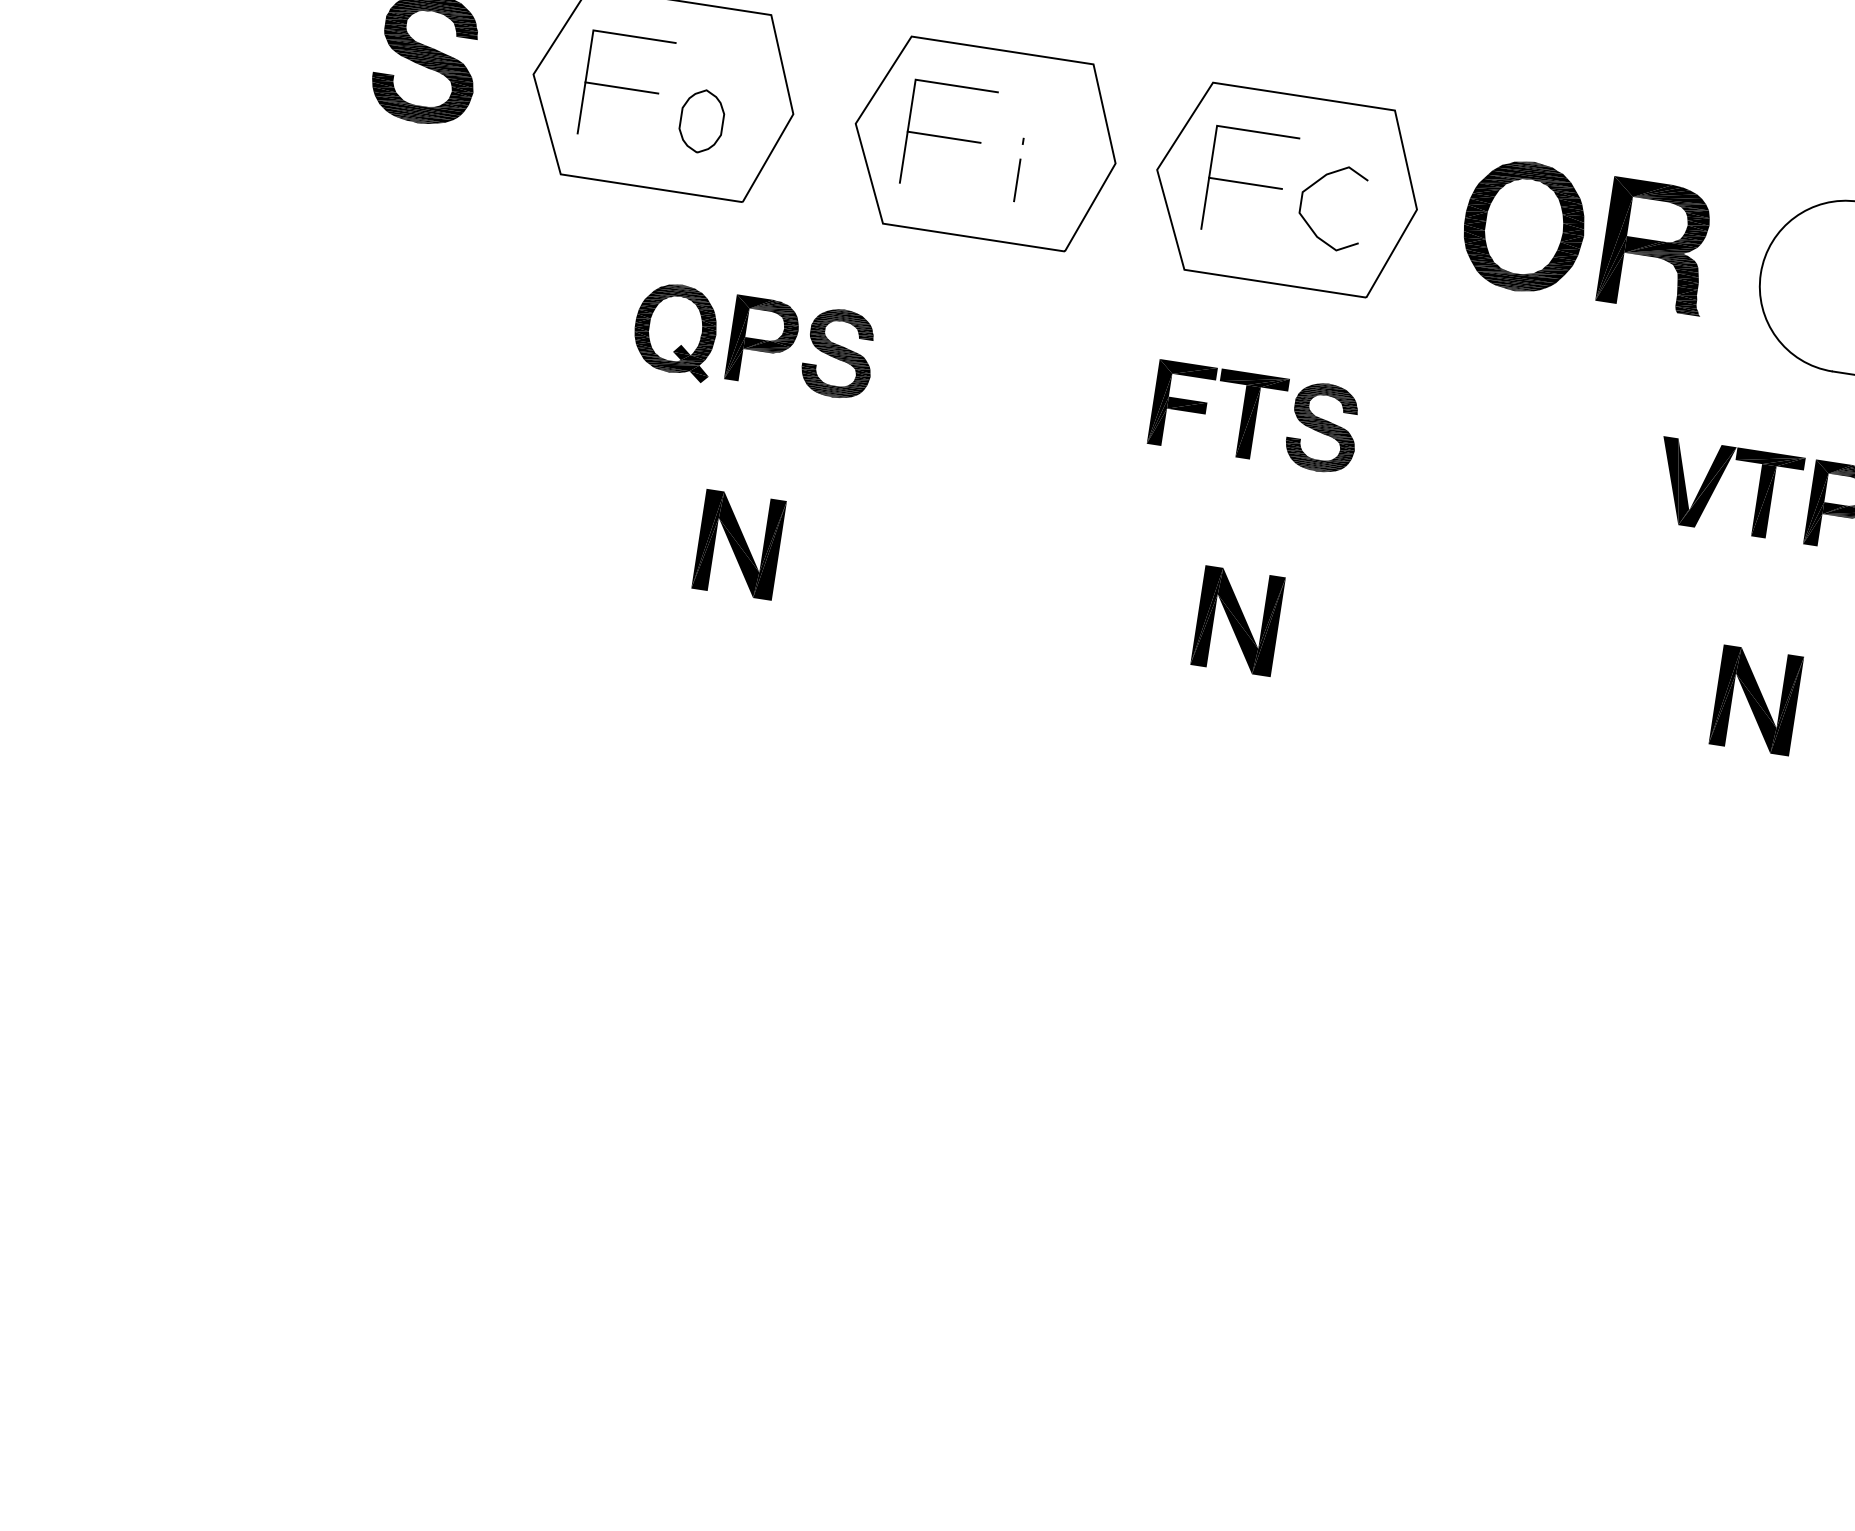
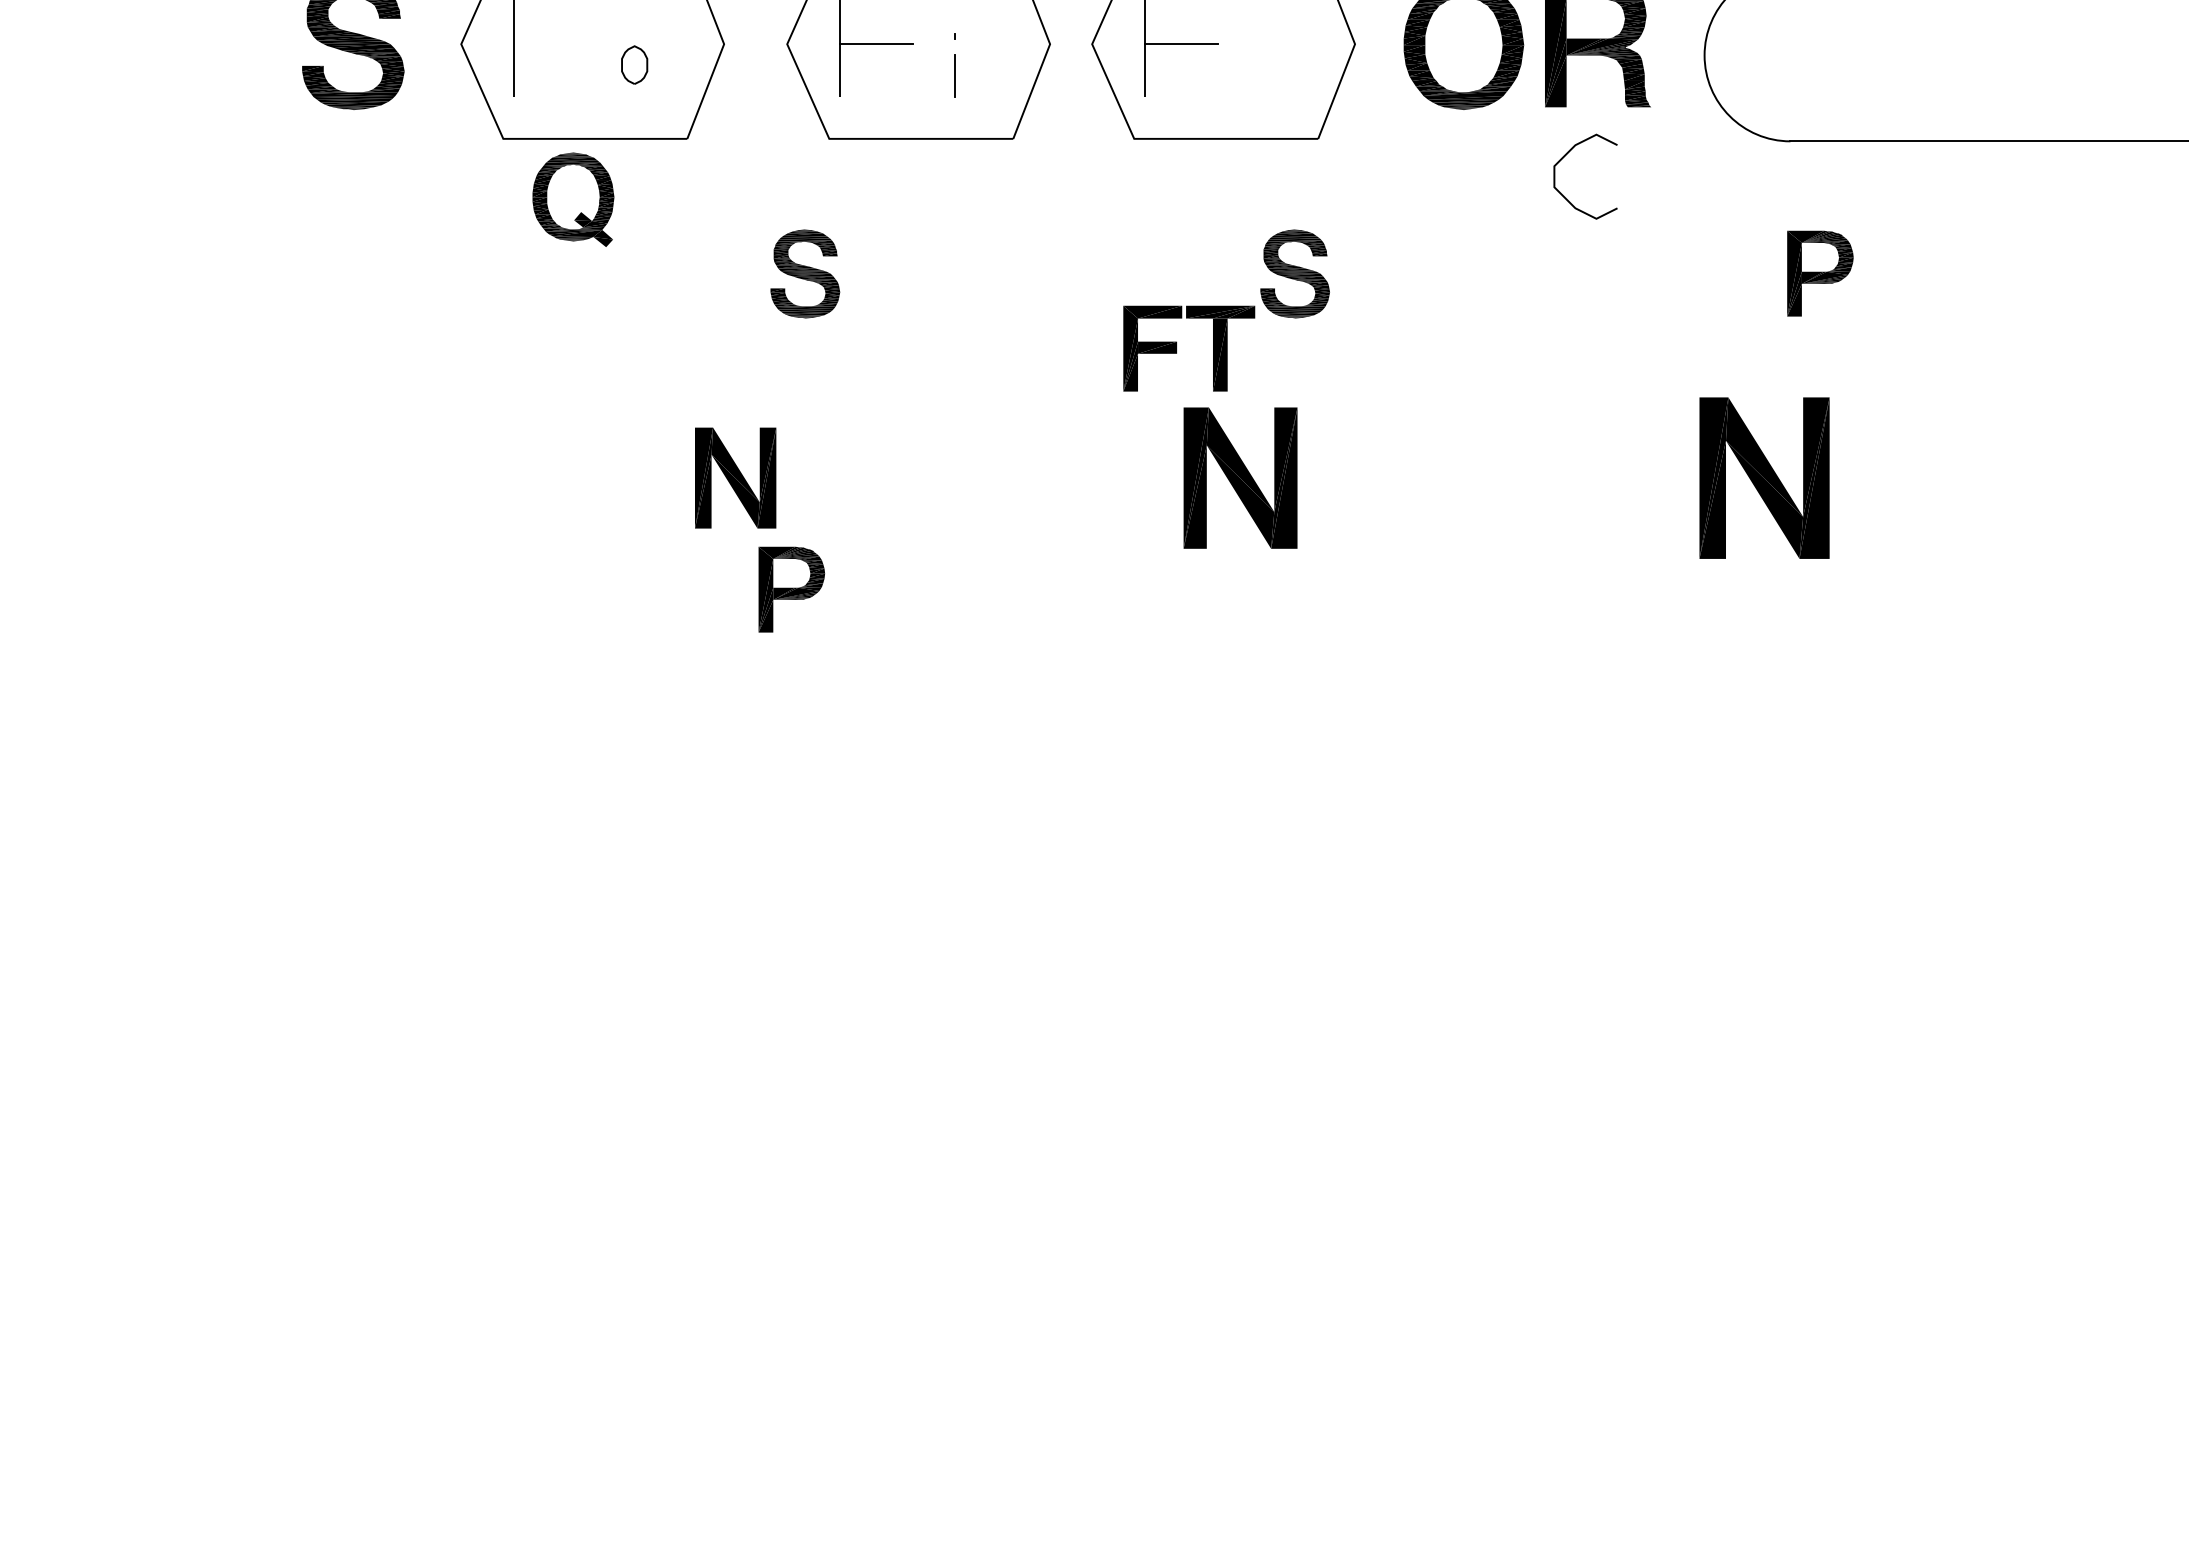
line: (621, 88) -> (550, 44), removed
part: (701, 120) -> (634, 64), size x0.6
curve: (1315, 184) -> (1565, 156), moved
part: (675, 331) -> (573, 199), moved
part: (763, 341) -> (791, 589), moved
part: (1205, 409) -> (1176, 348), moved
part: (1718, 482) -> (1694, 268), removed
part: (1237, 620) -> (1239, 477), size x1.4
part: (1756, 699) -> (1764, 477), size x1.6

